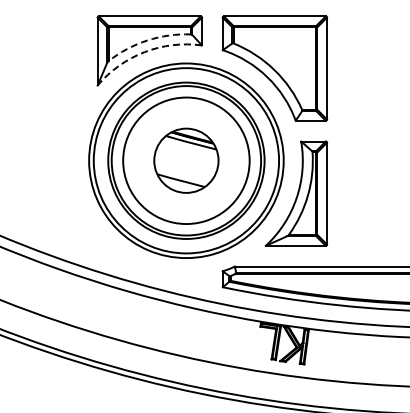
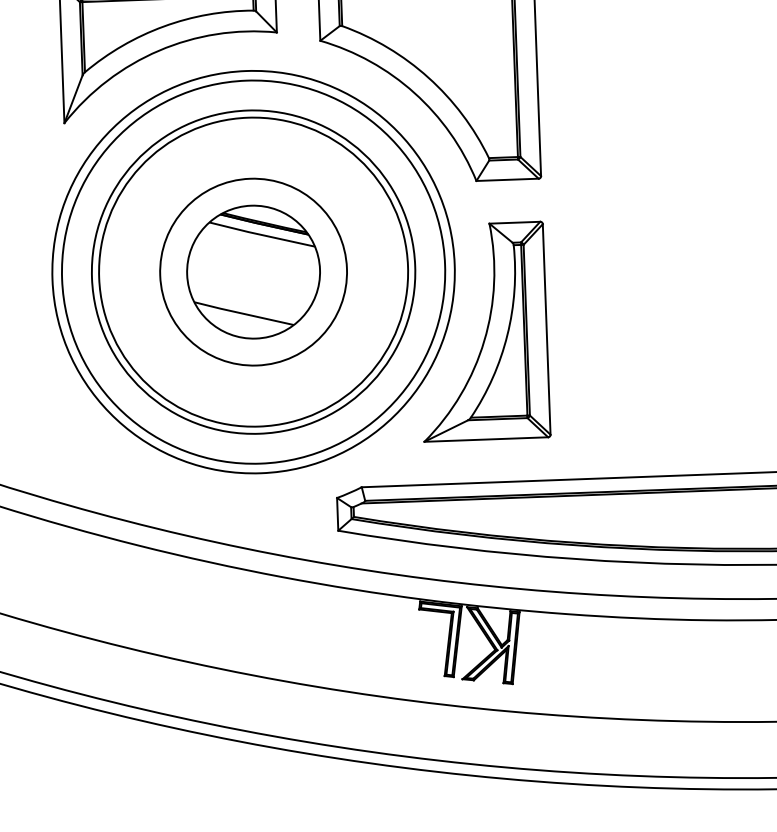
arc: (147, 40) -> (164, 26), dashed -> solid
arc: (144, 52) -> (158, 51), dashed -> solid
circle: (186, 160) -> (253, 271), size x0.71

